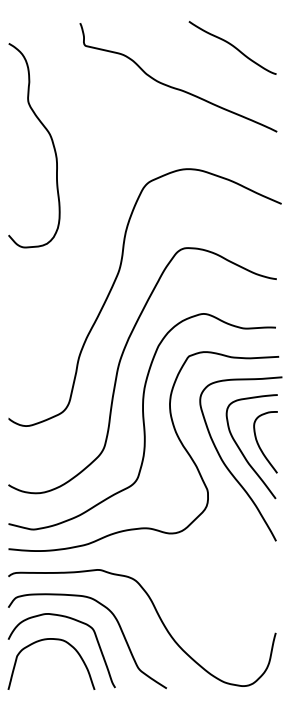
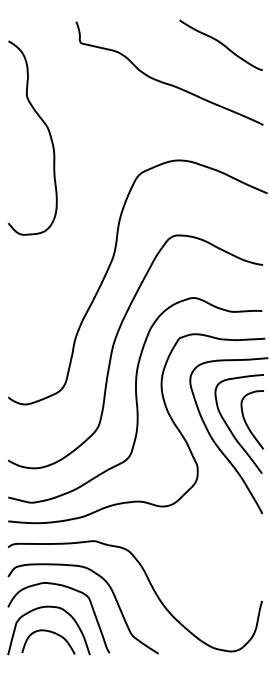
curve: (55, 667) -> (52, 633), added

